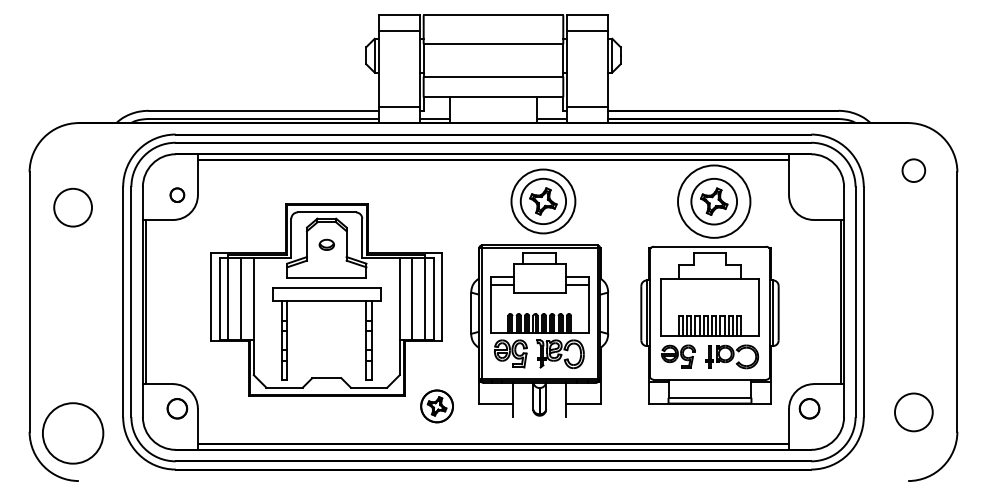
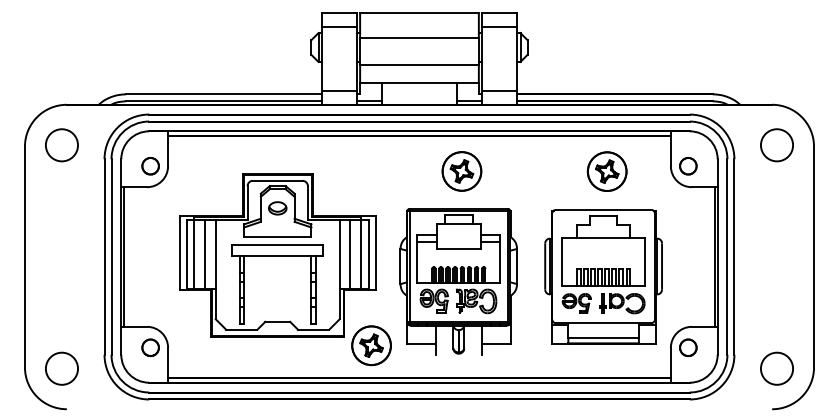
circle: (913, 170) -> (776, 145), size x1.67
part: (177, 194) -> (150, 165), size x1.43
part: (809, 195) -> (688, 166), added
circle: (543, 201) -> (462, 171), size x0.71
circle: (713, 201) -> (606, 171), size x0.62
circle: (72, 207) -> (61, 145), moved
part: (326, 244) -> (277, 208), size x1.43
part: (436, 406) -> (371, 345), size x1.43
circle: (913, 412) -> (776, 368), moved
circle: (73, 433) -> (62, 368), size x0.62

